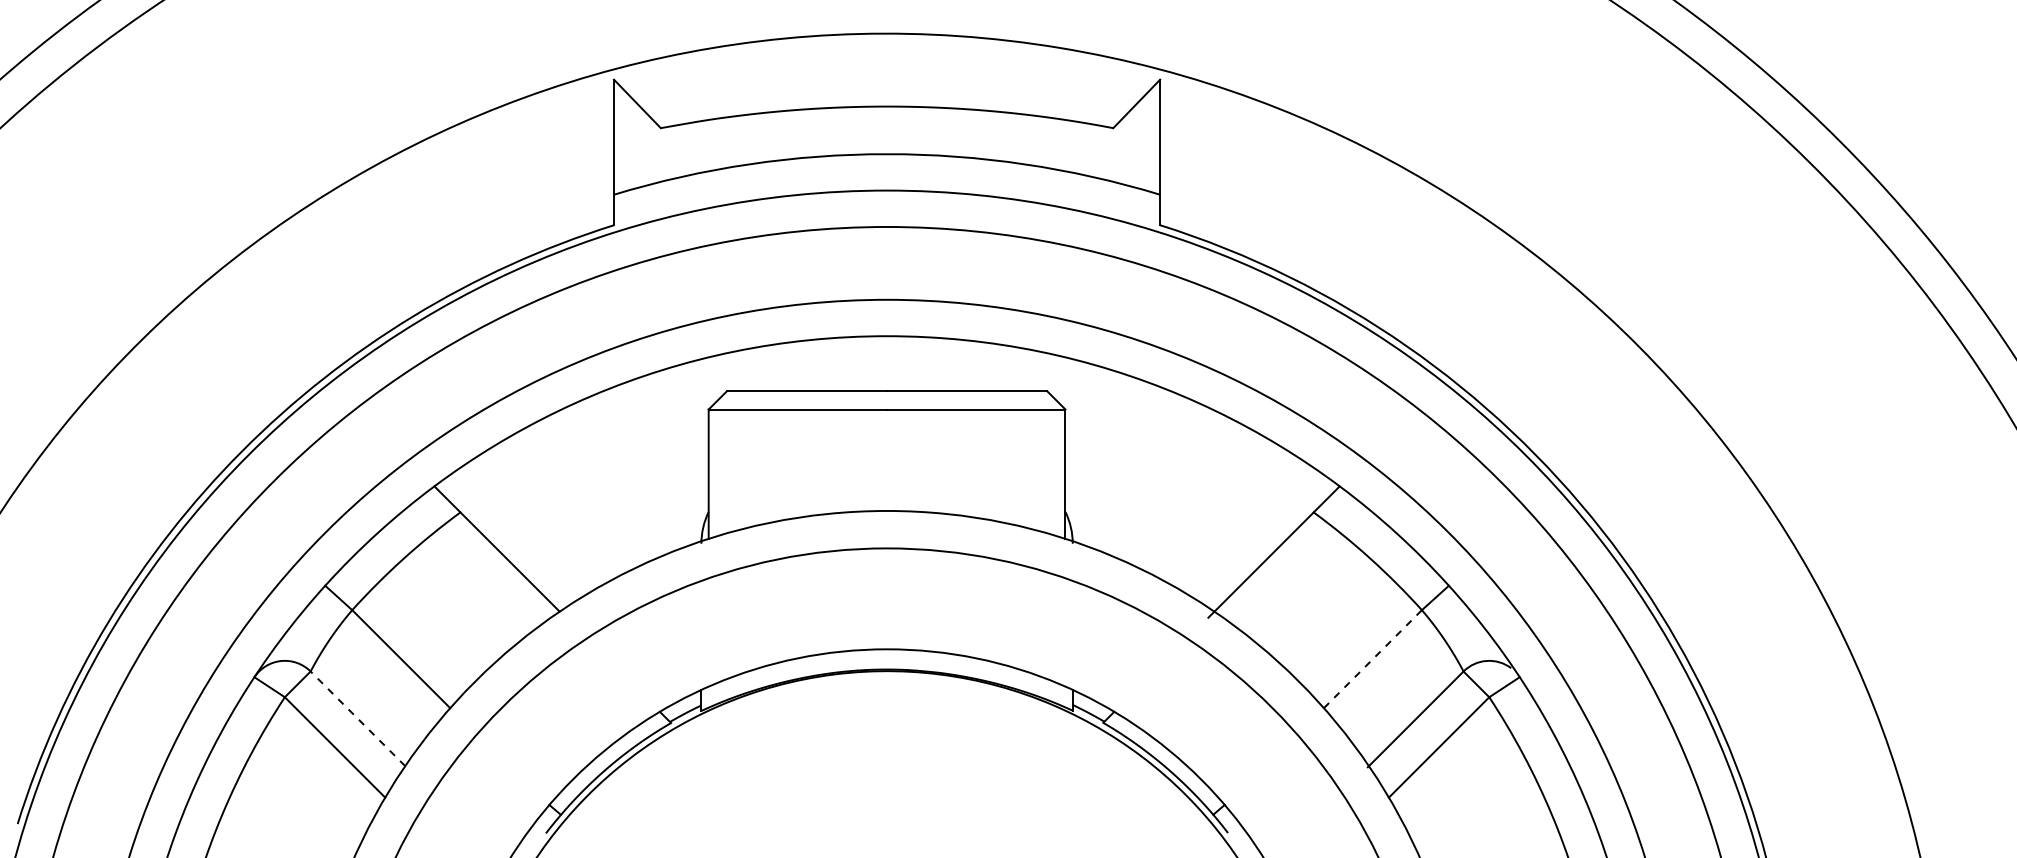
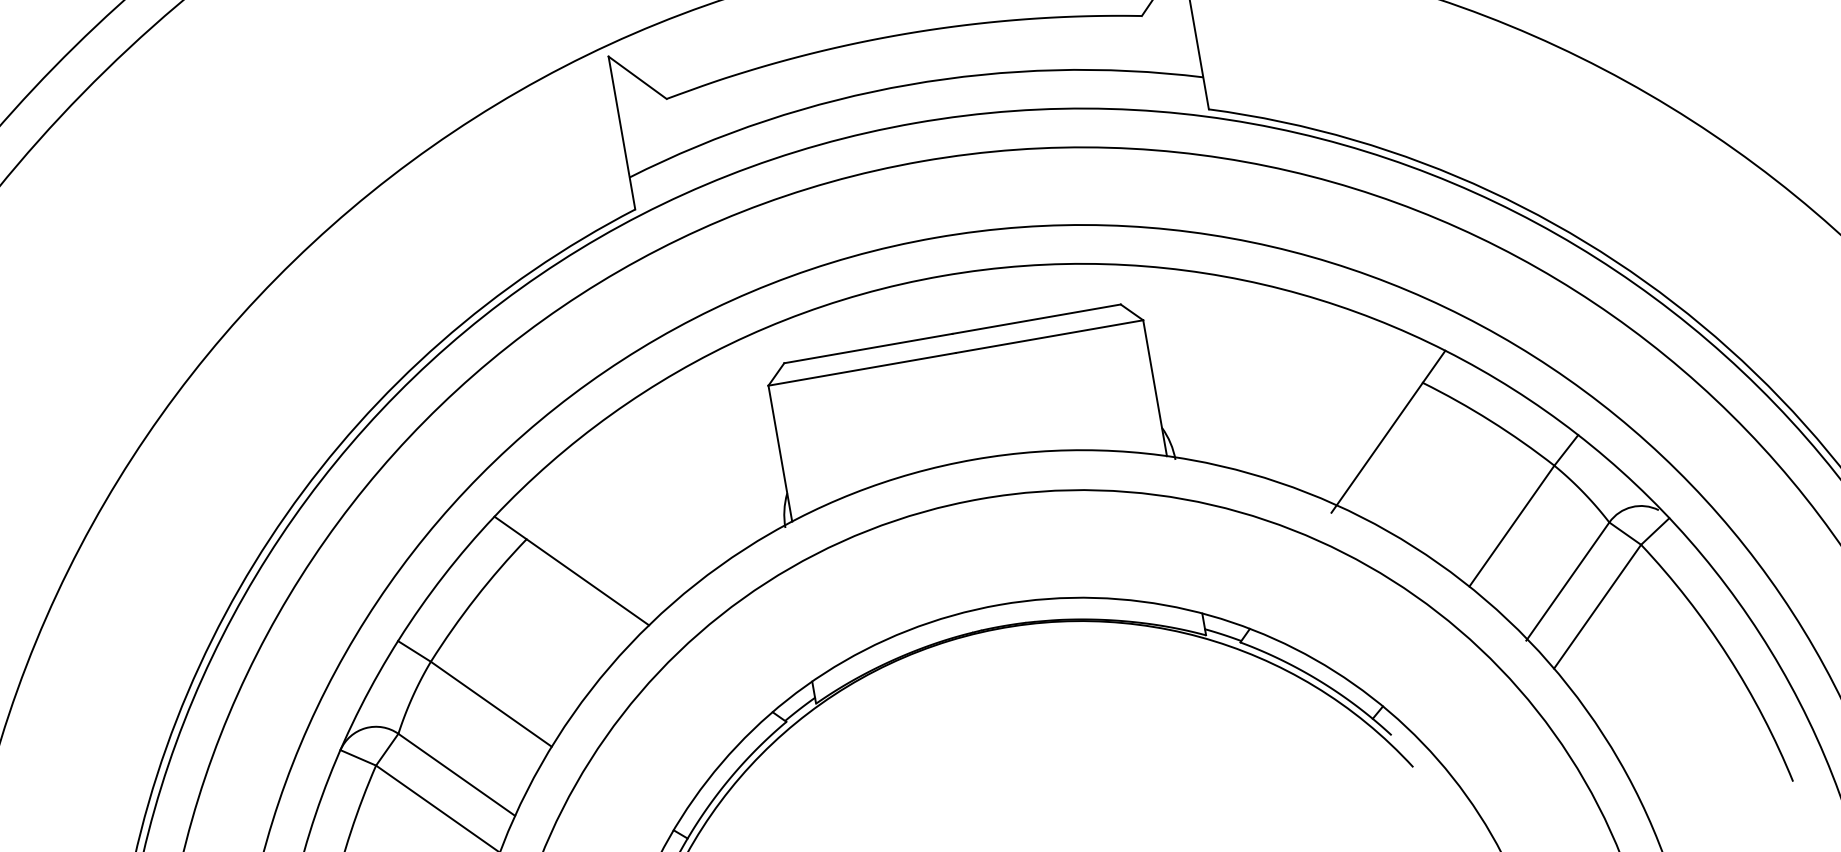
line: (1373, 658) -> (1512, 525), dashed -> solid
line: (357, 718) -> (456, 774), dashed -> solid

